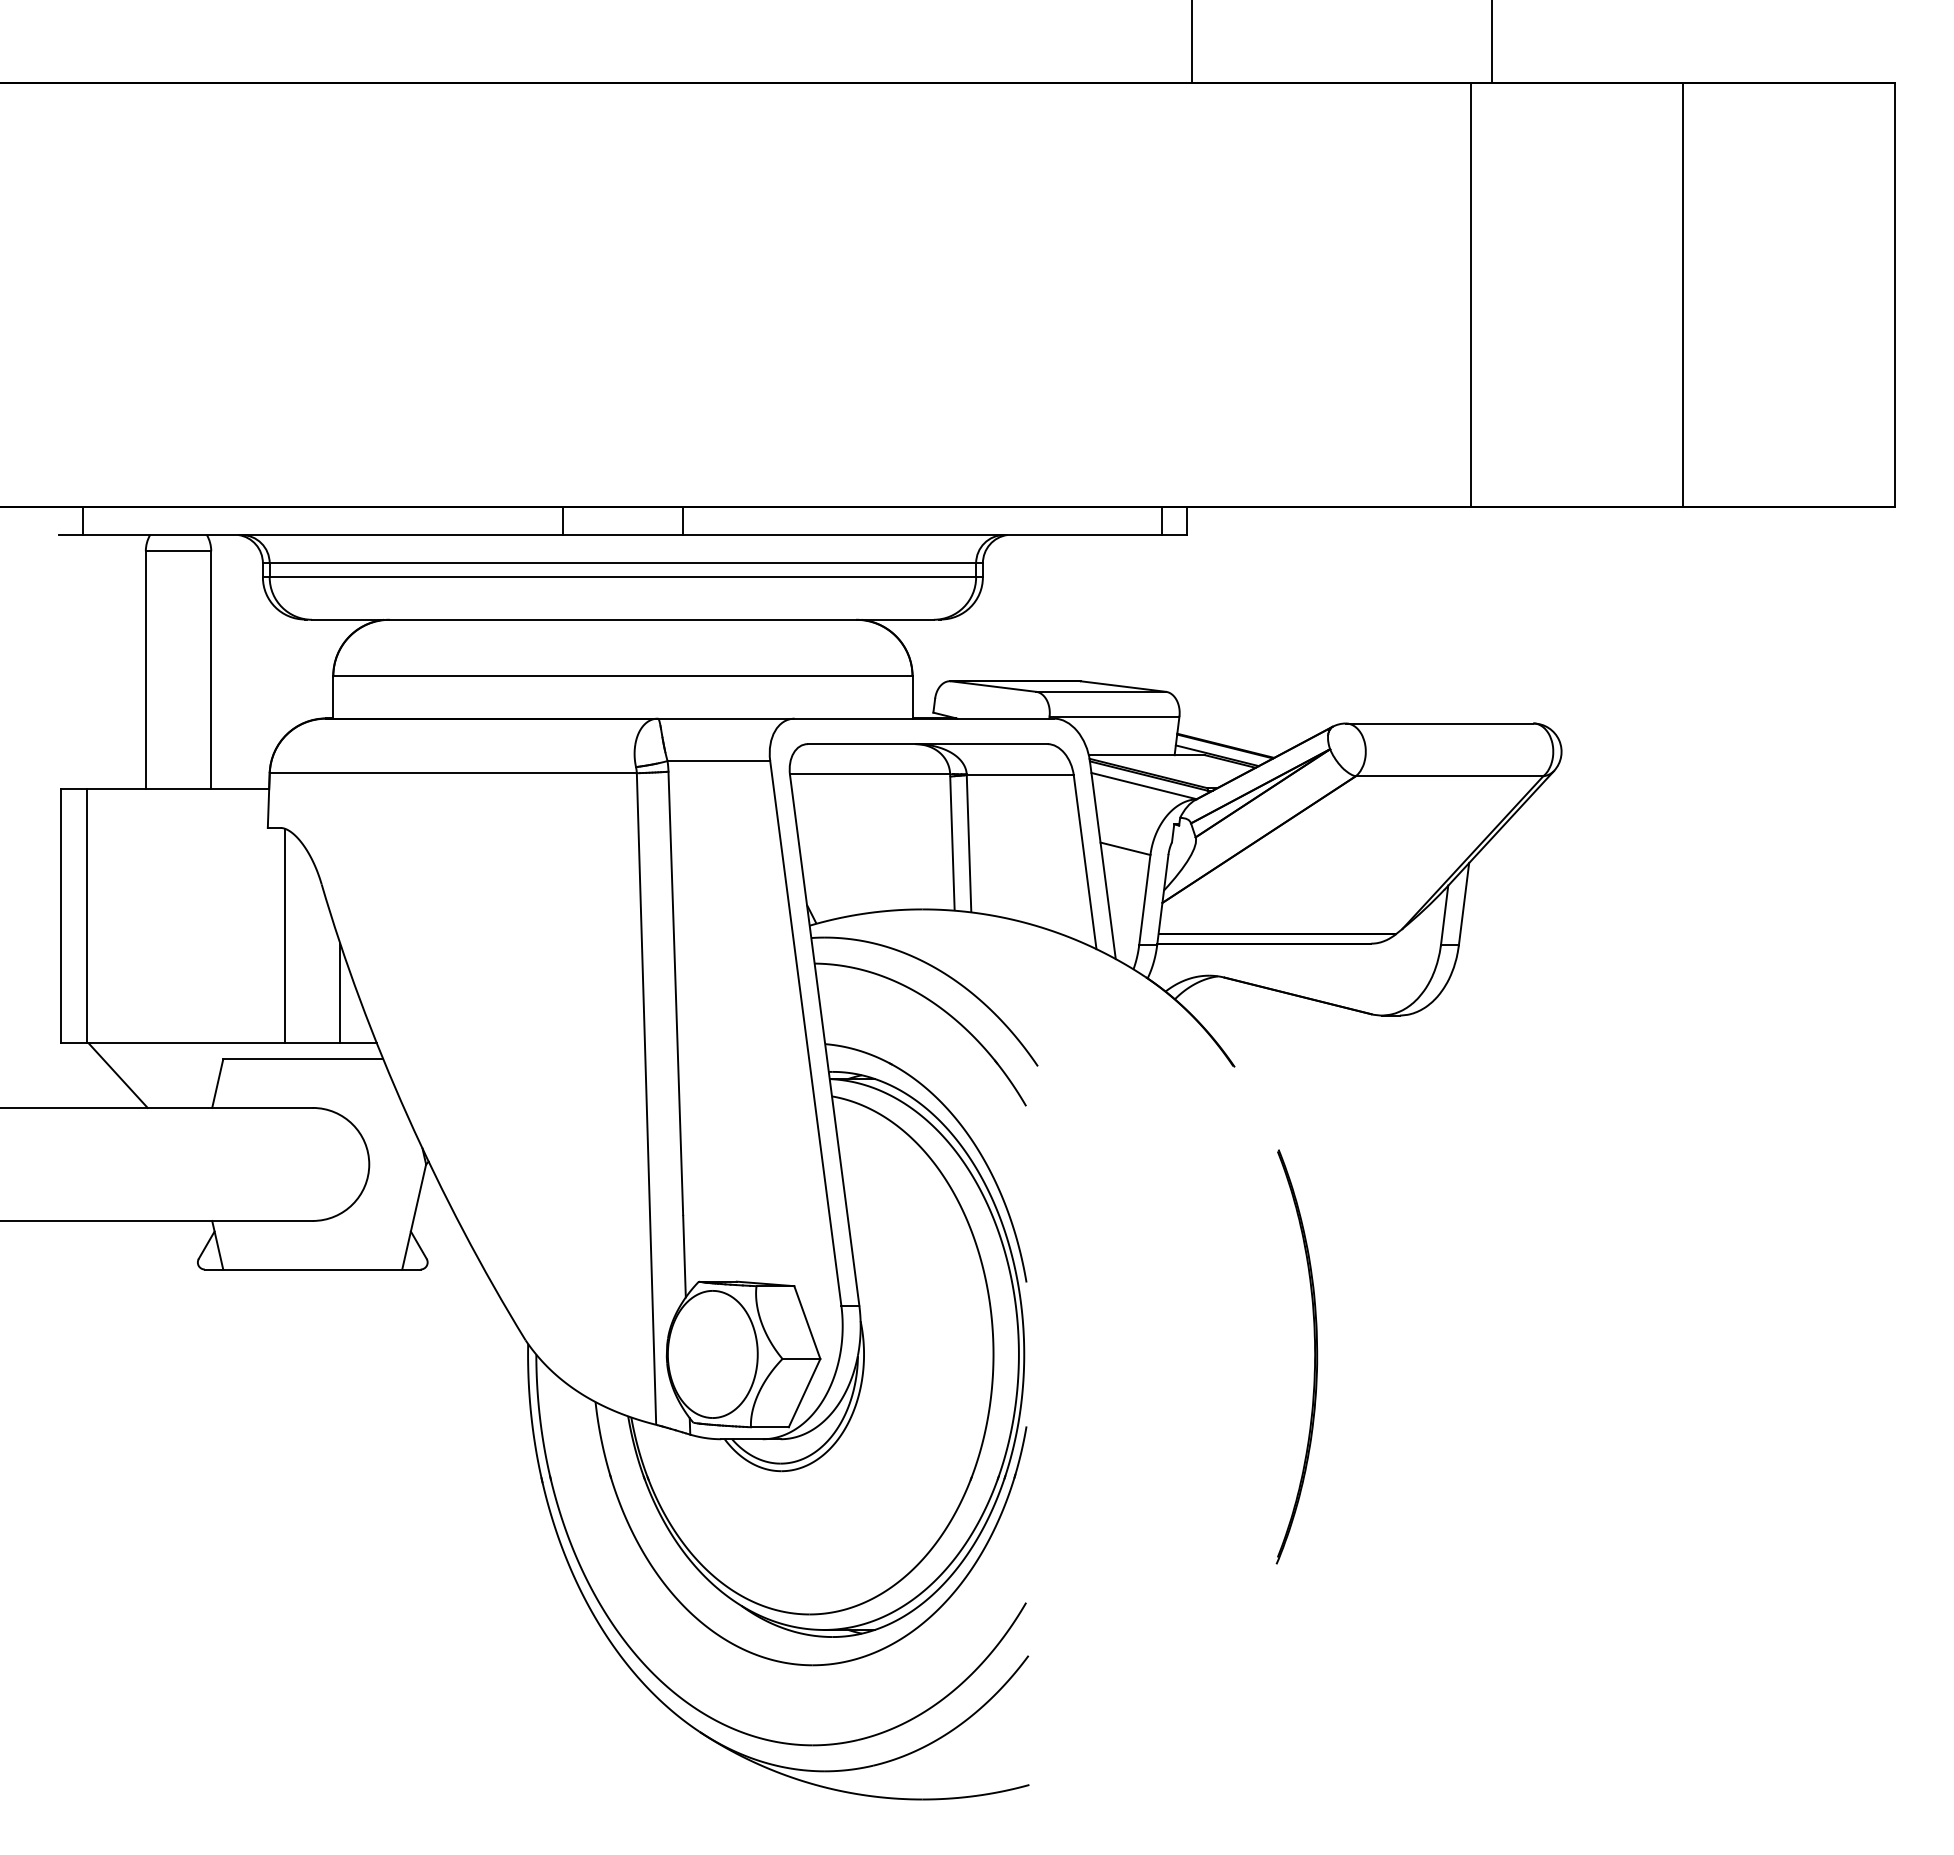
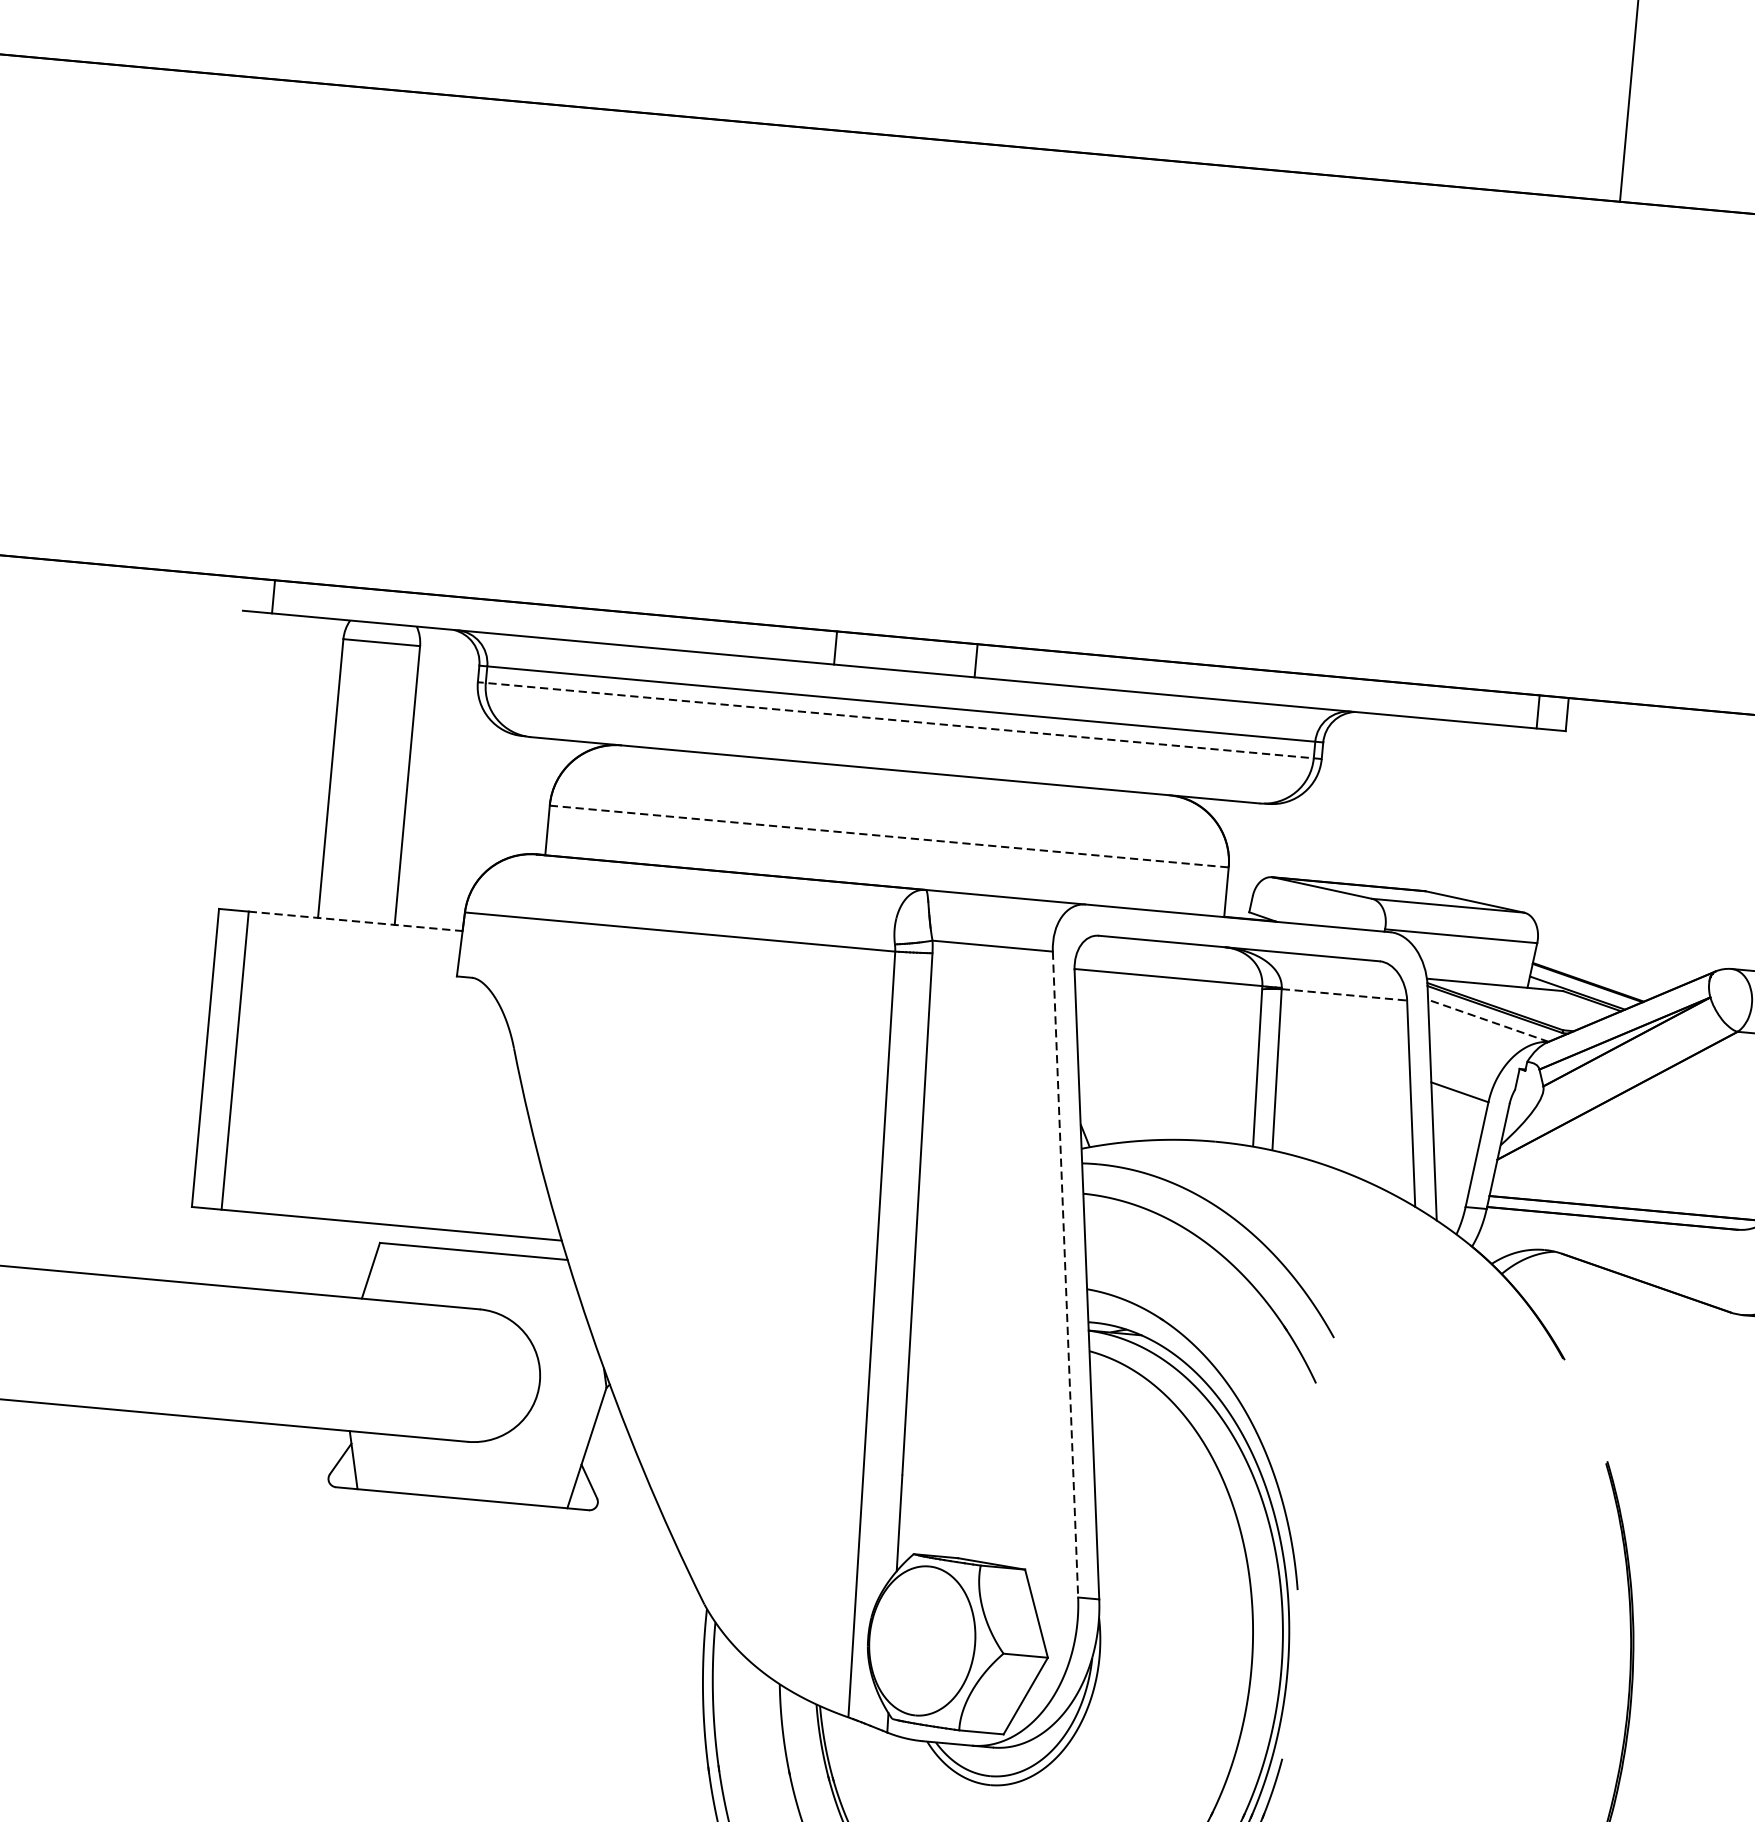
line: (622, 577) -> (899, 720), solid -> dashed
line: (622, 676) -> (888, 836), solid -> dashed
line: (1020, 775) -> (1344, 995), solid -> dashed
line: (1143, 785) -> (1487, 1020), solid -> dashed
line: (178, 789) -> (356, 921), solid -> dashed
line: (285, 935) -> (466, 1104), removed
line: (340, 993) -> (524, 1178), removed
line: (805, 1033) -> (1065, 1274), solid -> dashed
line: (117, 1075) -> (254, 1250), removed

